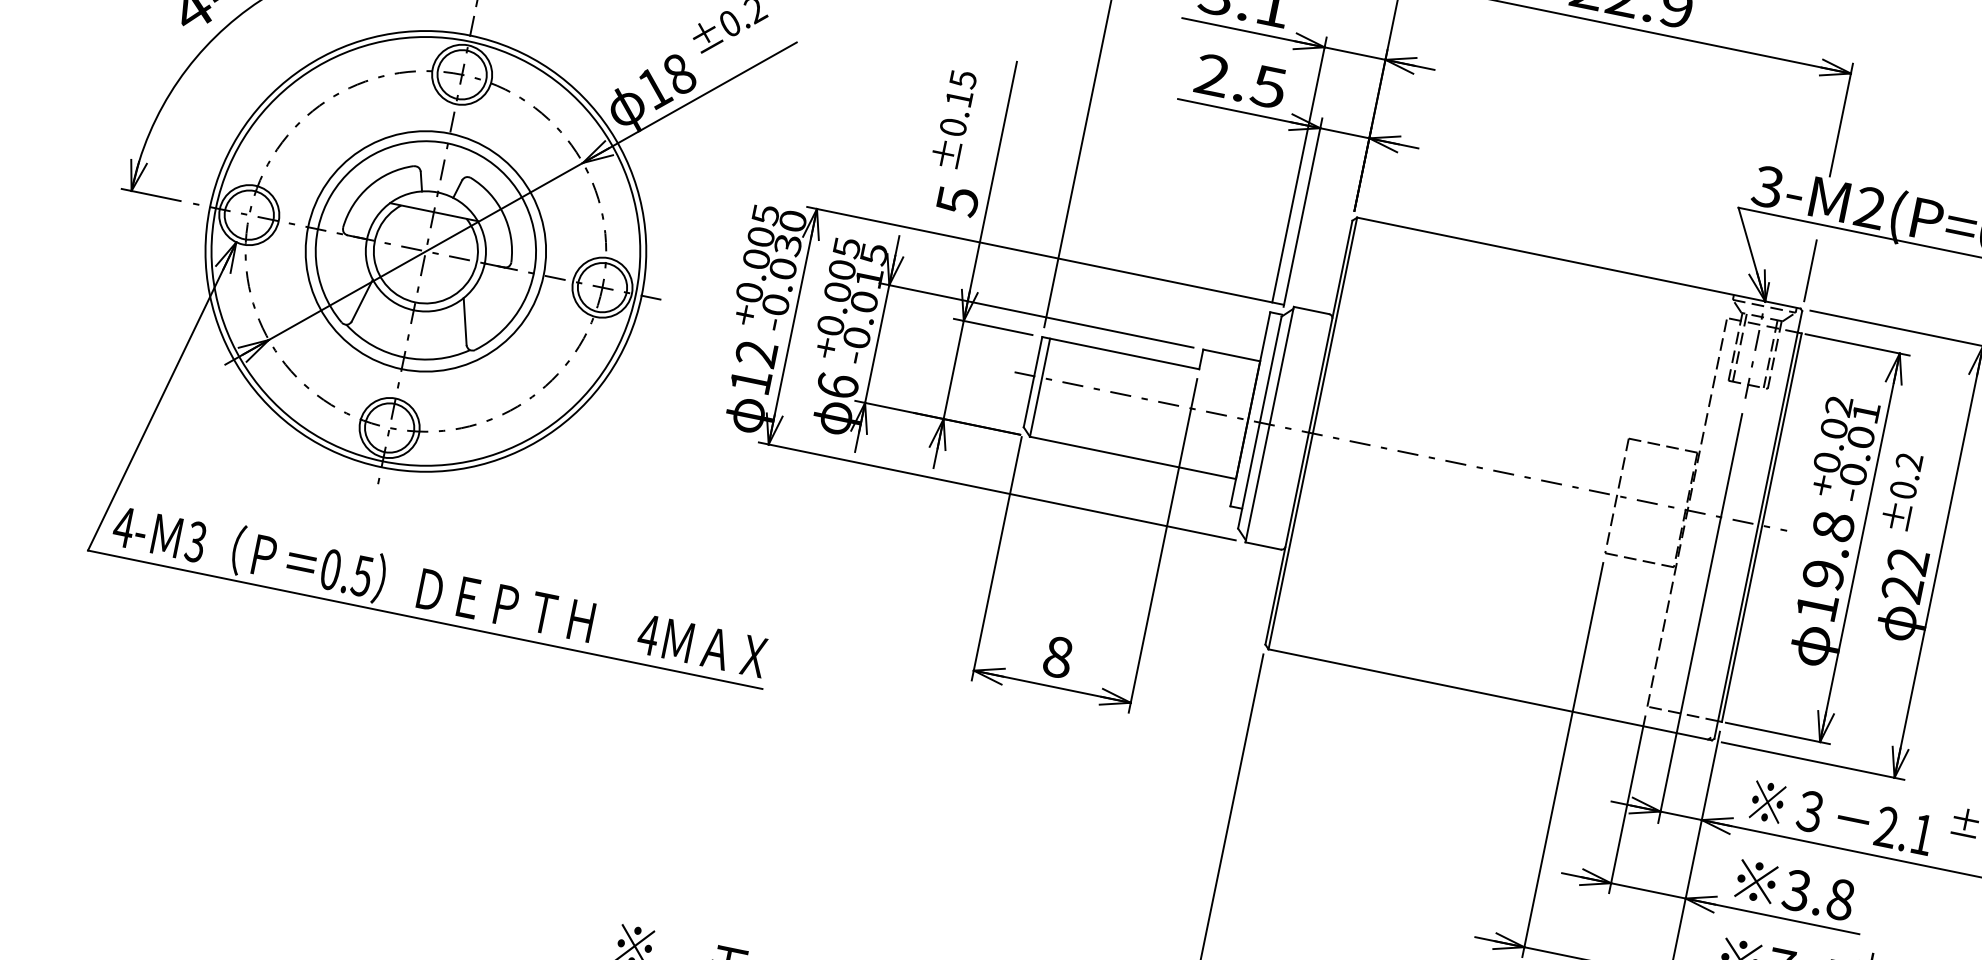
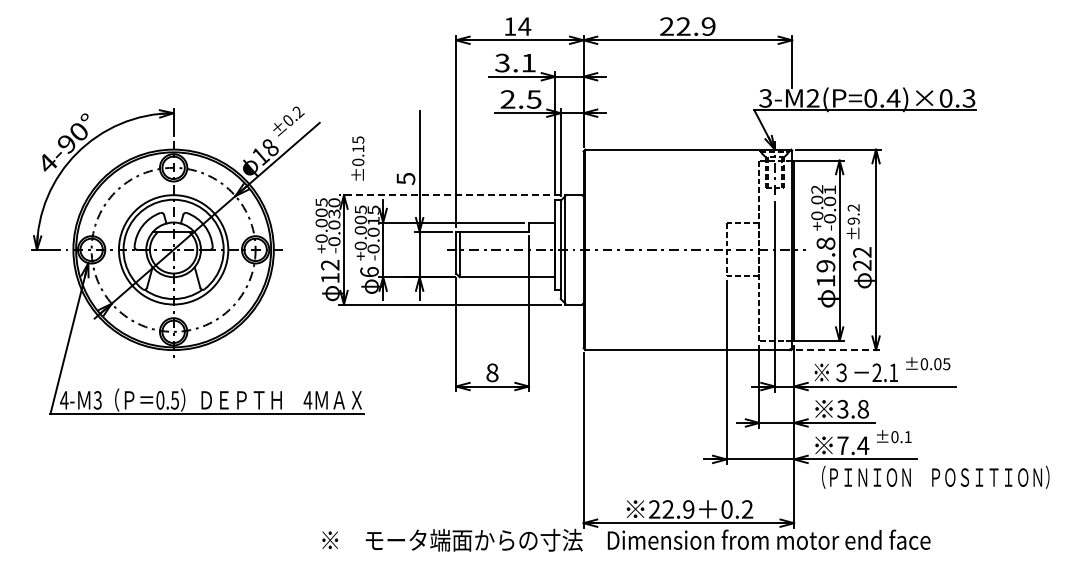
text: (953, 118) -> (357, 158), moved
line: (1046, 256) -> (450, 195), solid -> dashed
line: (1811, 270) -> (792, 131), removed
text: (1903, 488) -> (853, 220), ±0.2 -> ±9.2
line: (1813, 762) -> (838, 350), solid -> dashed

